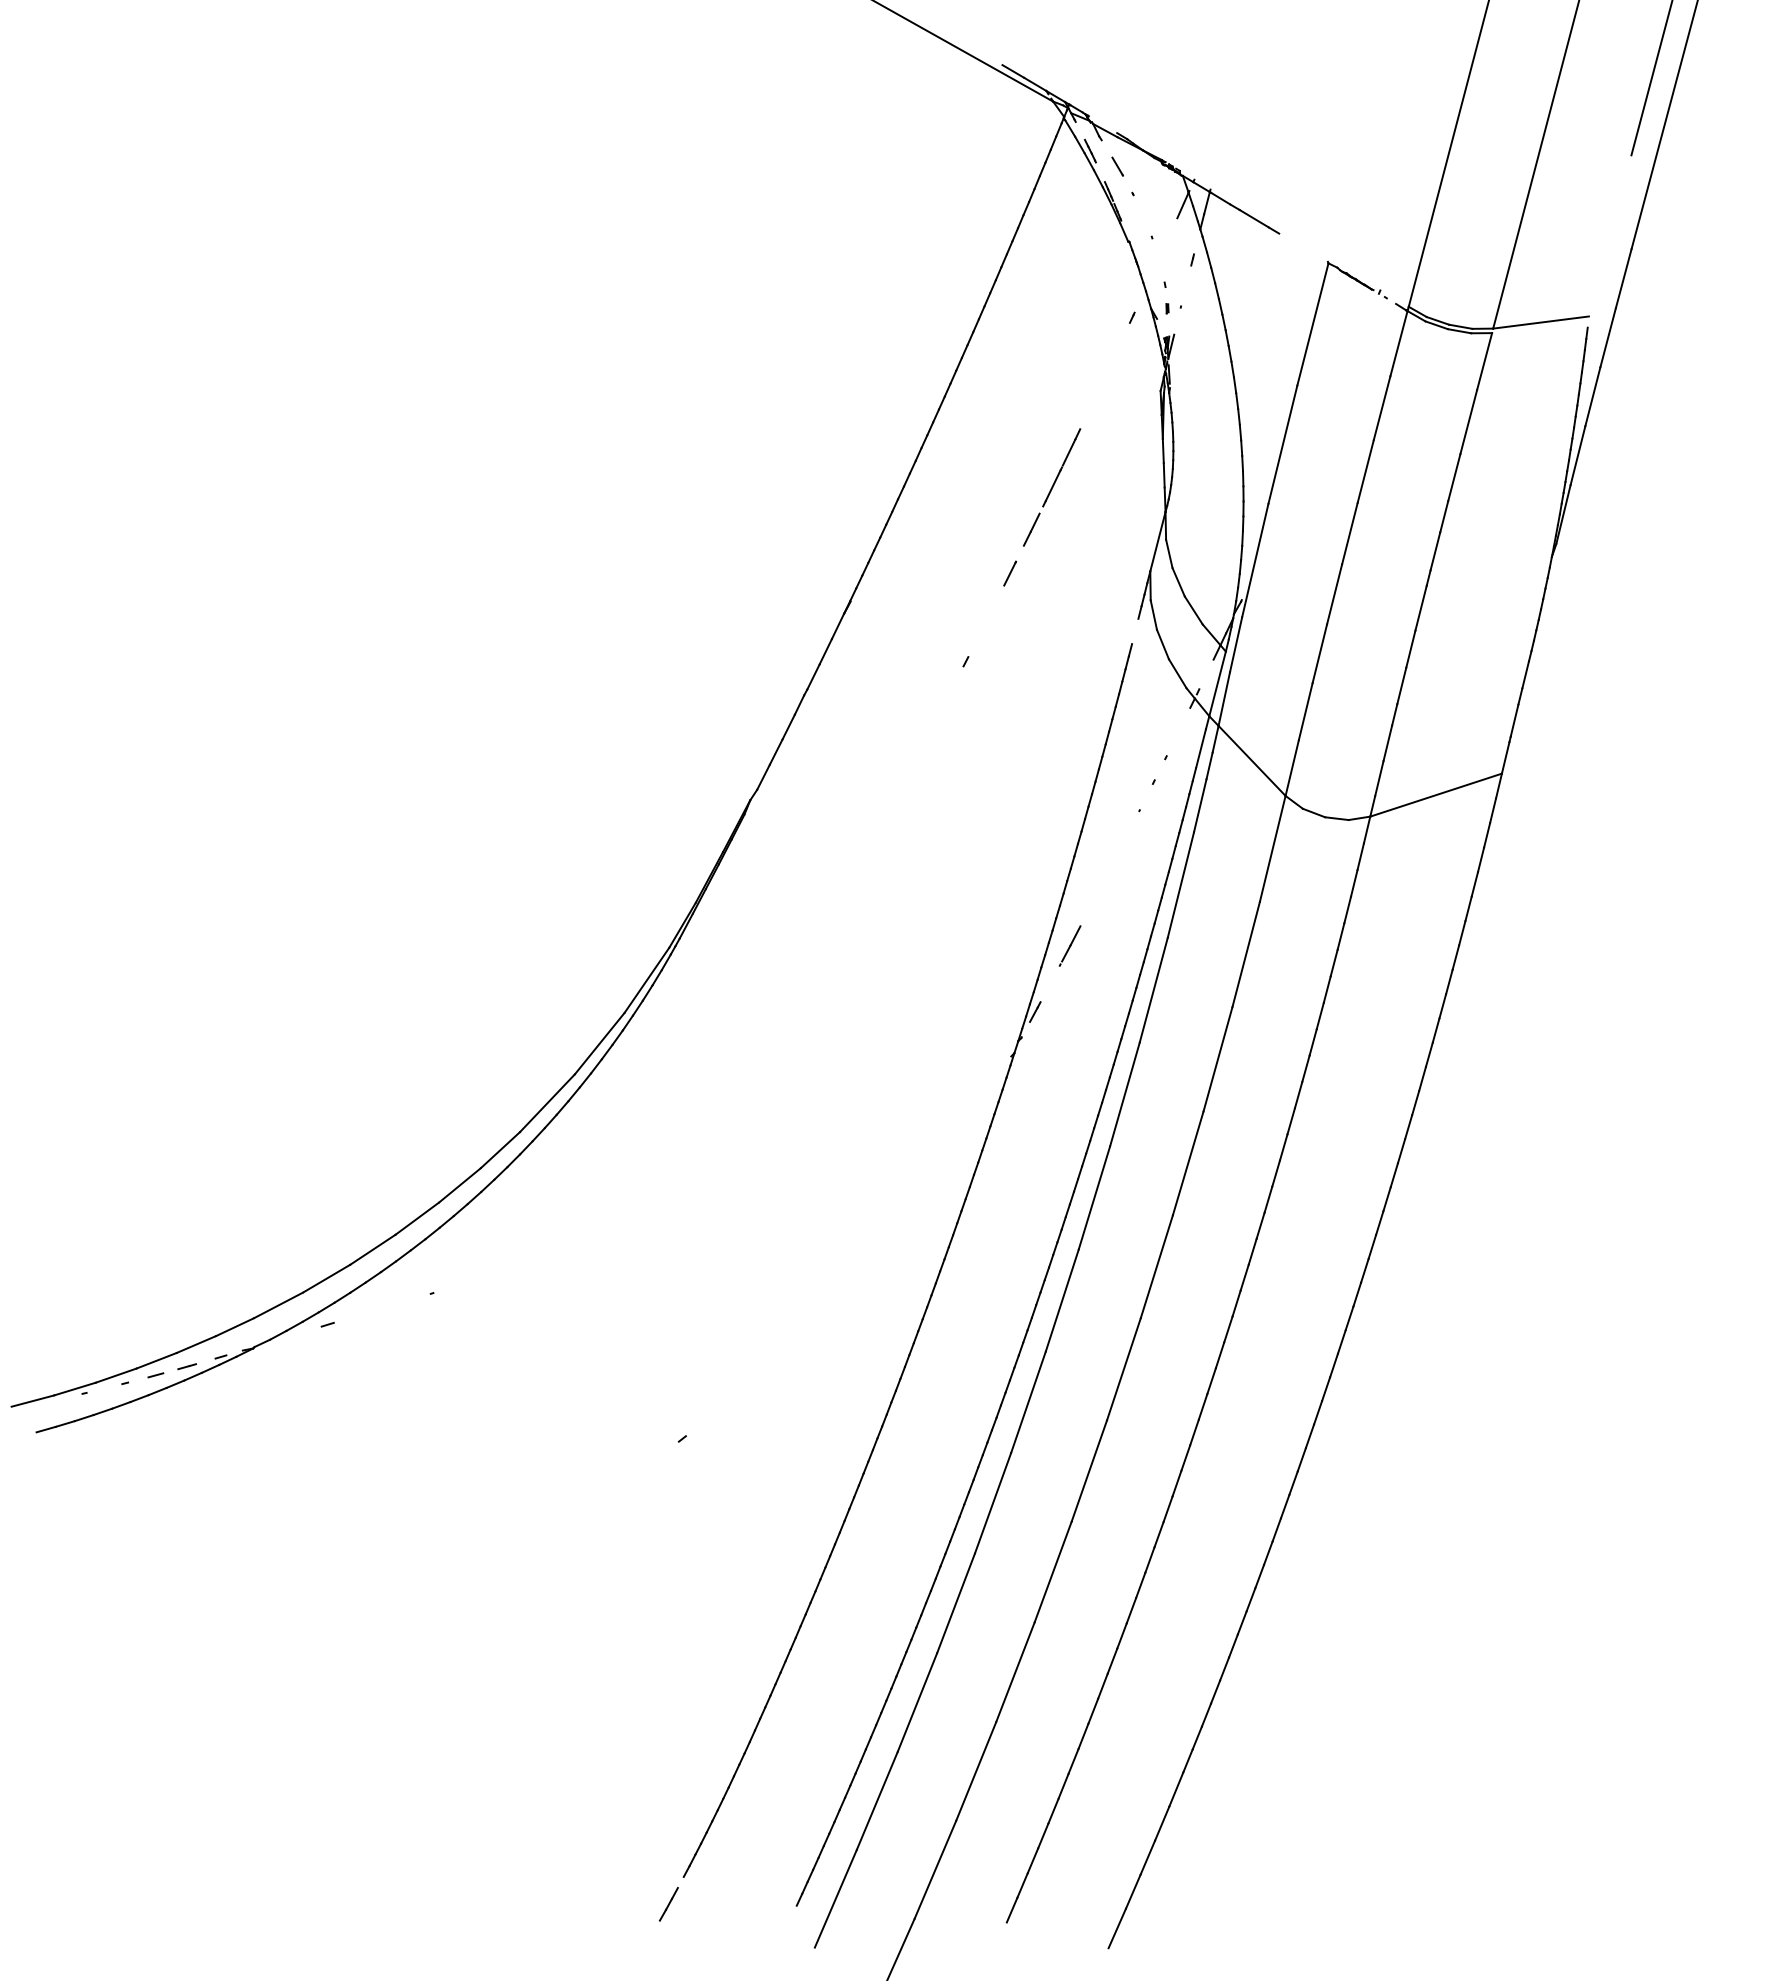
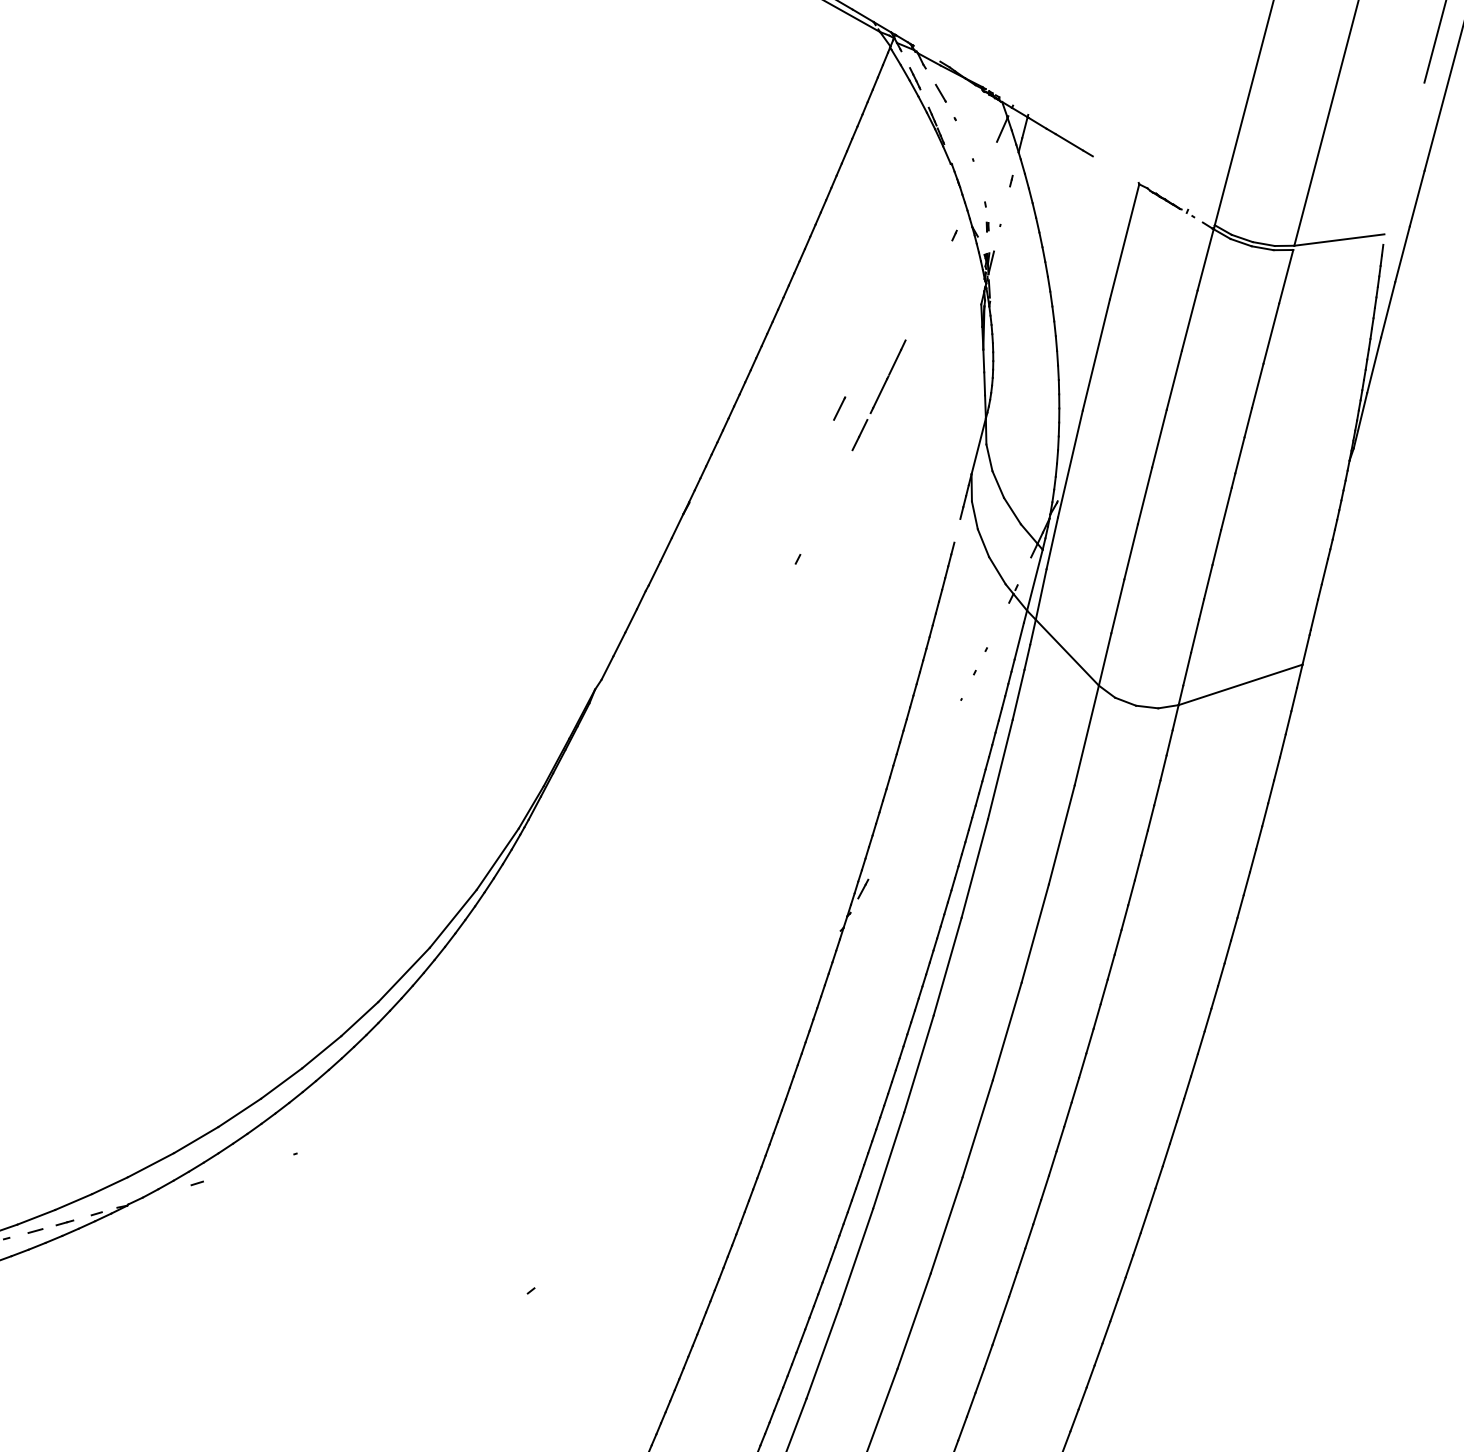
line: (1010, 573) -> (839, 408), moved
line: (1069, 945) -> (895, 826), removed

